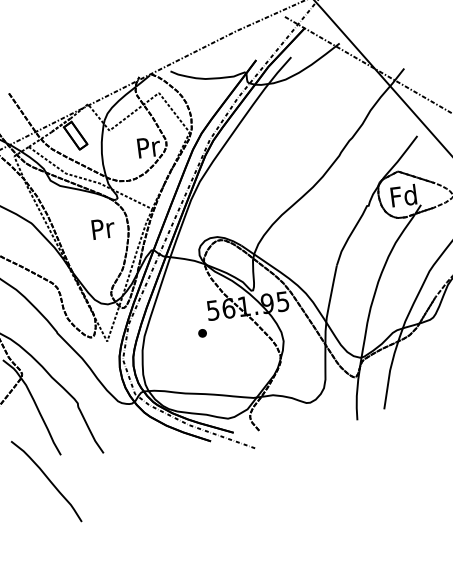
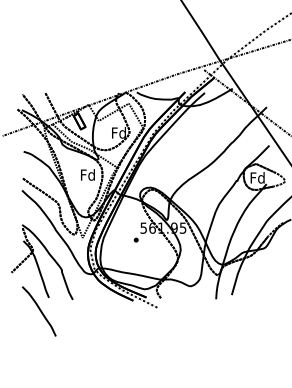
text: (147, 146) -> (118, 132), Pr -> Fd
text: (101, 227) -> (87, 174), Pr -> Fd

